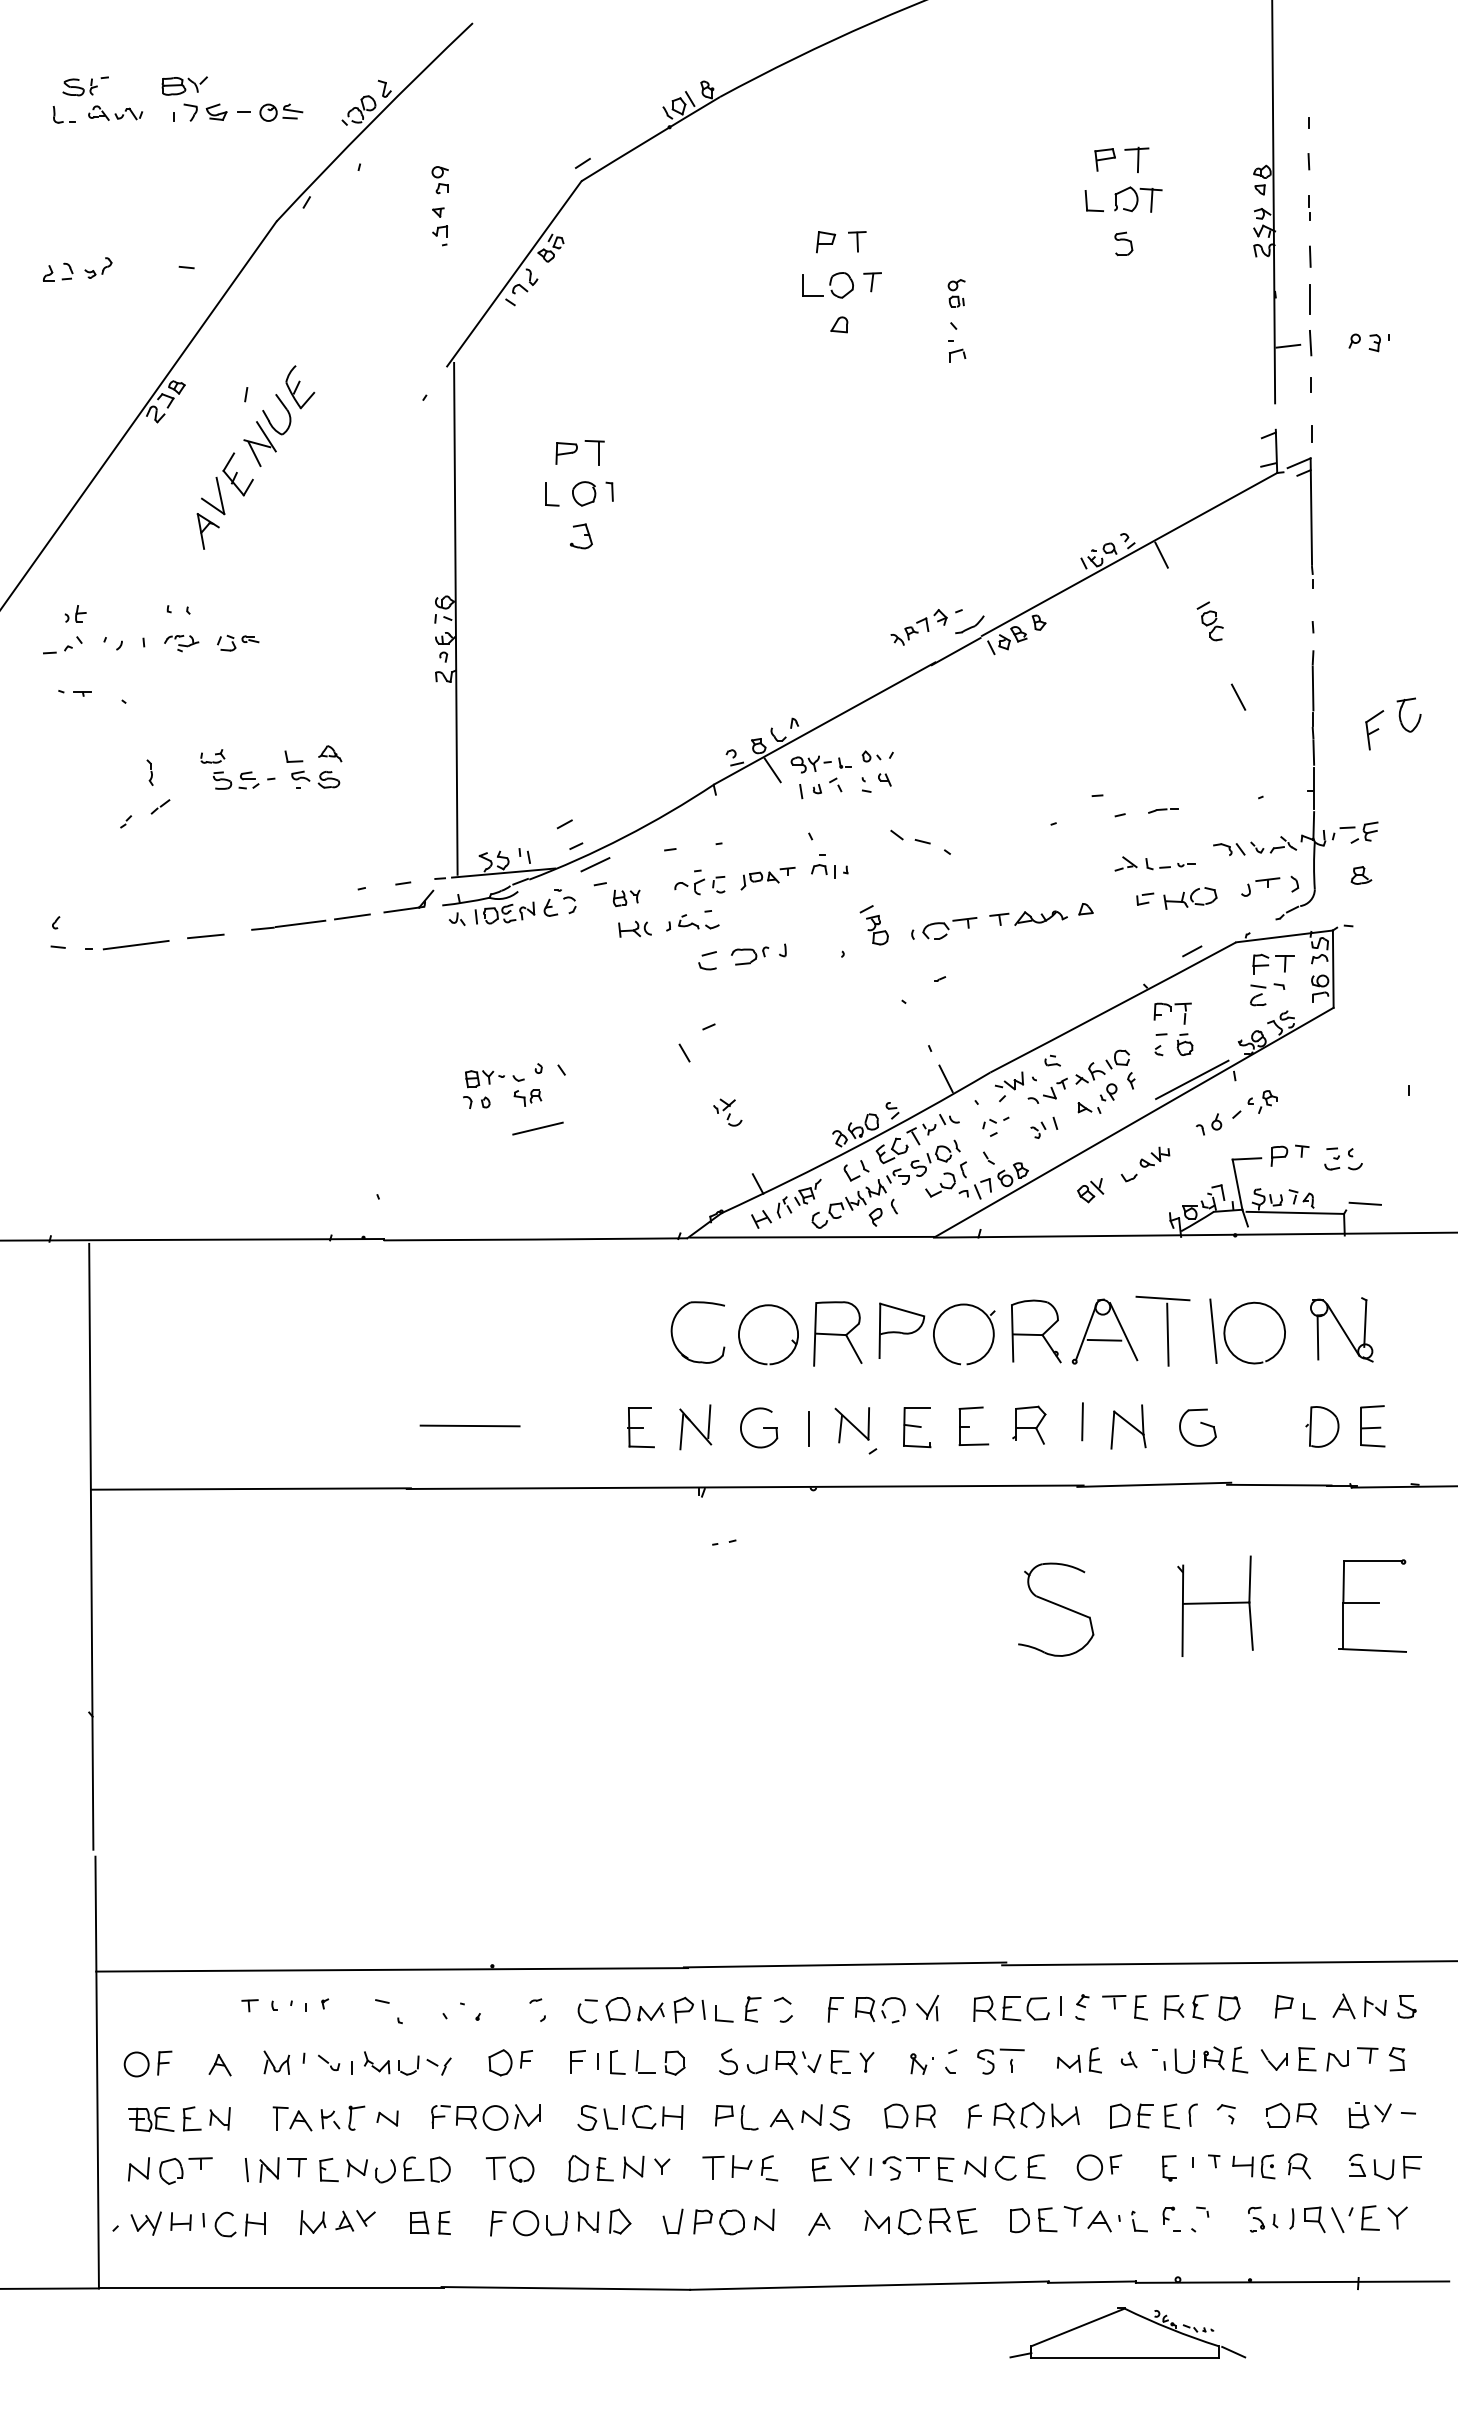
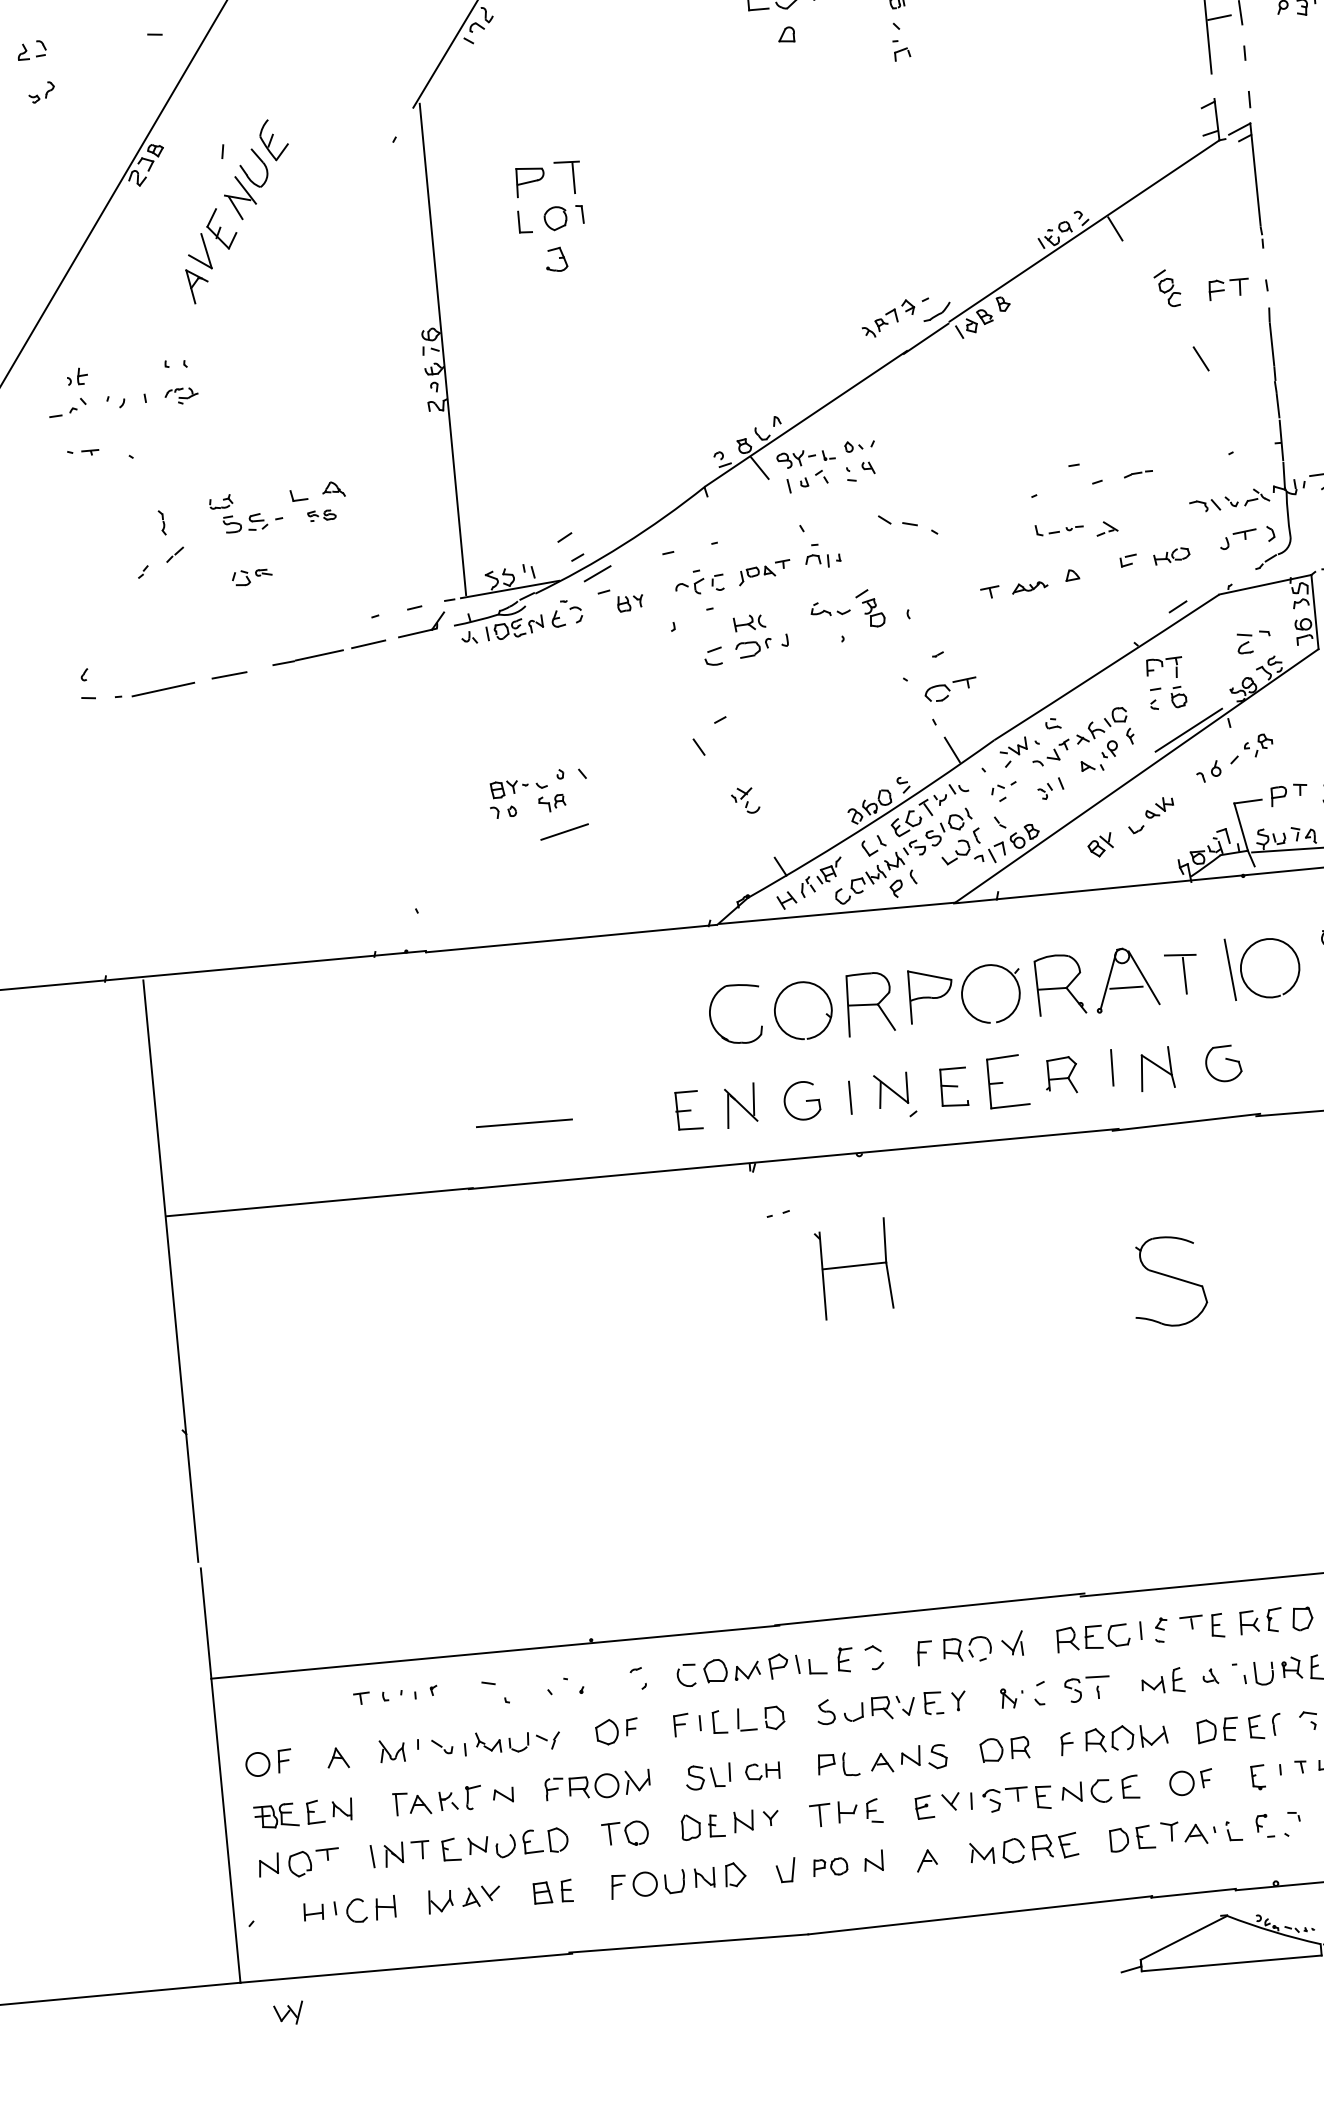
part: (98, 267) -> (41, 91), moved
part: (579, 452) -> (547, 179), size x1.4
part: (238, 642) -> (252, 576), moved
part: (315, 779) -> (321, 515), size x0.6
part: (1170, 864) -> (1059, 529), moved
part: (1190, 898) -> (1171, 556), size x0.7
part: (1040, 917) -> (1029, 587), size x0.7
part: (698, 921) -> (830, 608), moved
part: (634, 928) -> (749, 622), moved
part: (949, 928) -> (950, 689), moved
part: (1273, 963) -> (1228, 288), moved
part: (1162, 1330) -> (1181, 973), size x0.6
part: (973, 1425) -> (1007, 1080), size x1.4
part: (1215, 1605) -> (853, 1268), moved
part: (1056, 1609) -> (1169, 1281), moved
part: (657, 2117) -> (762, 1771), size x0.7
part: (718, 2222) -> (829, 1867), size x0.7
part: (145, 2223) -> (288, 2013), moved

